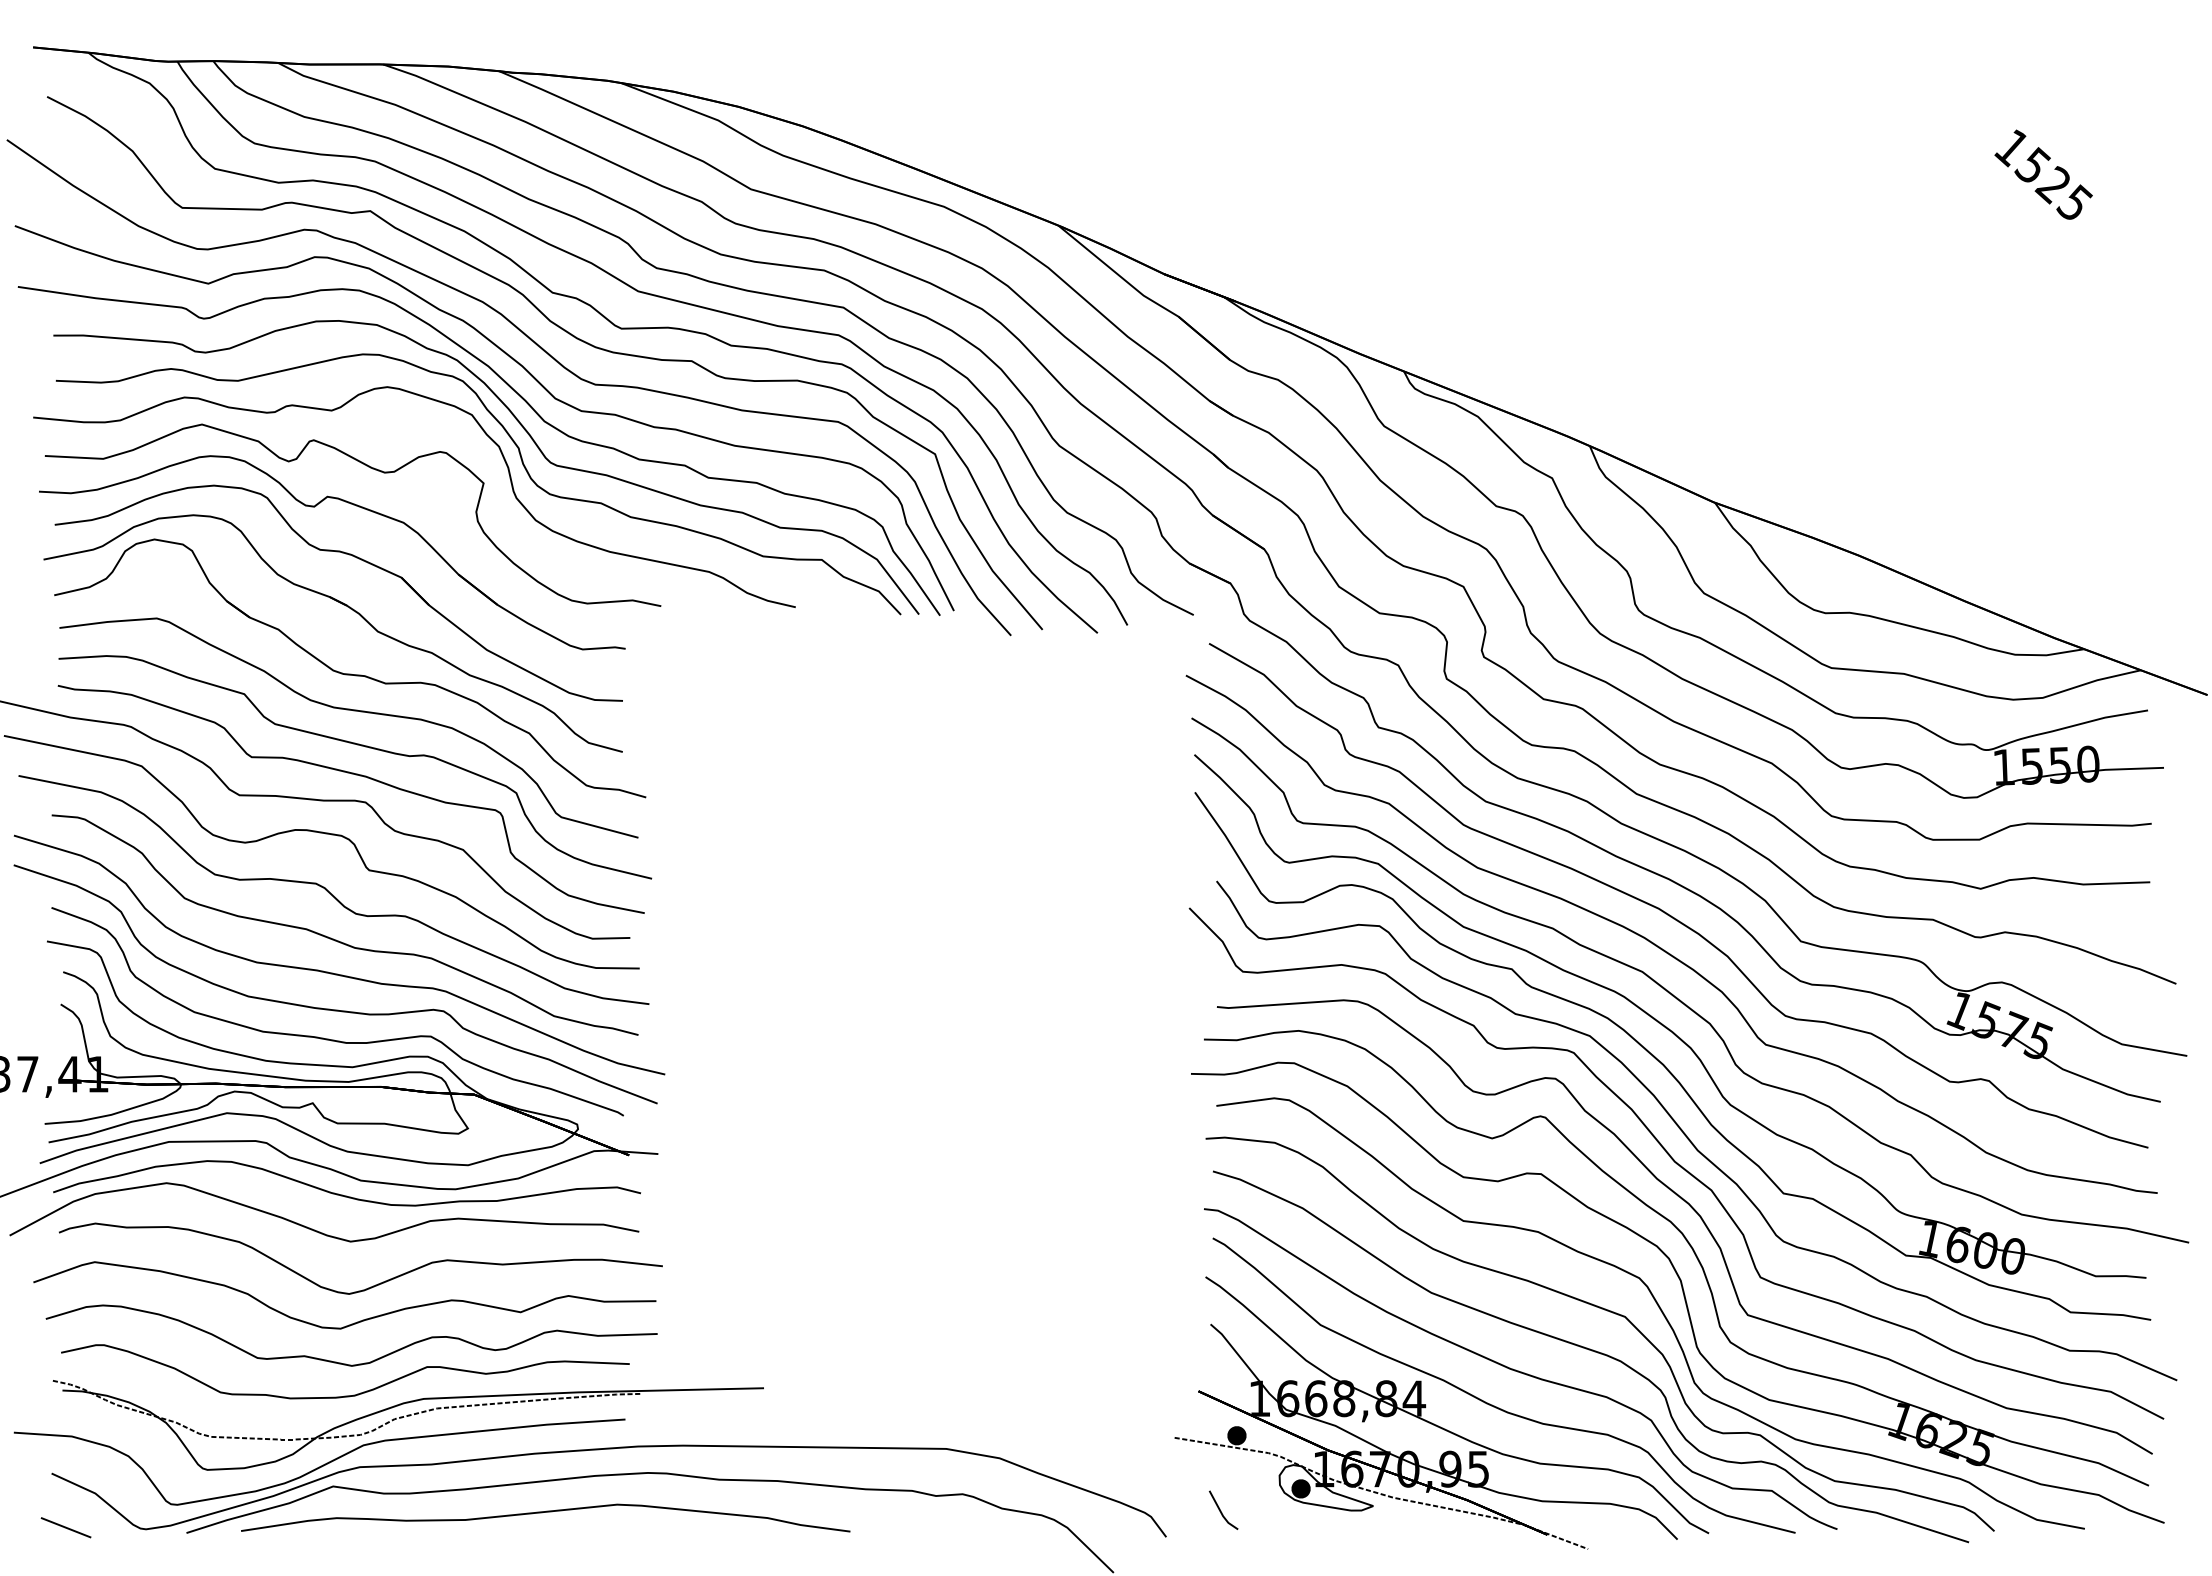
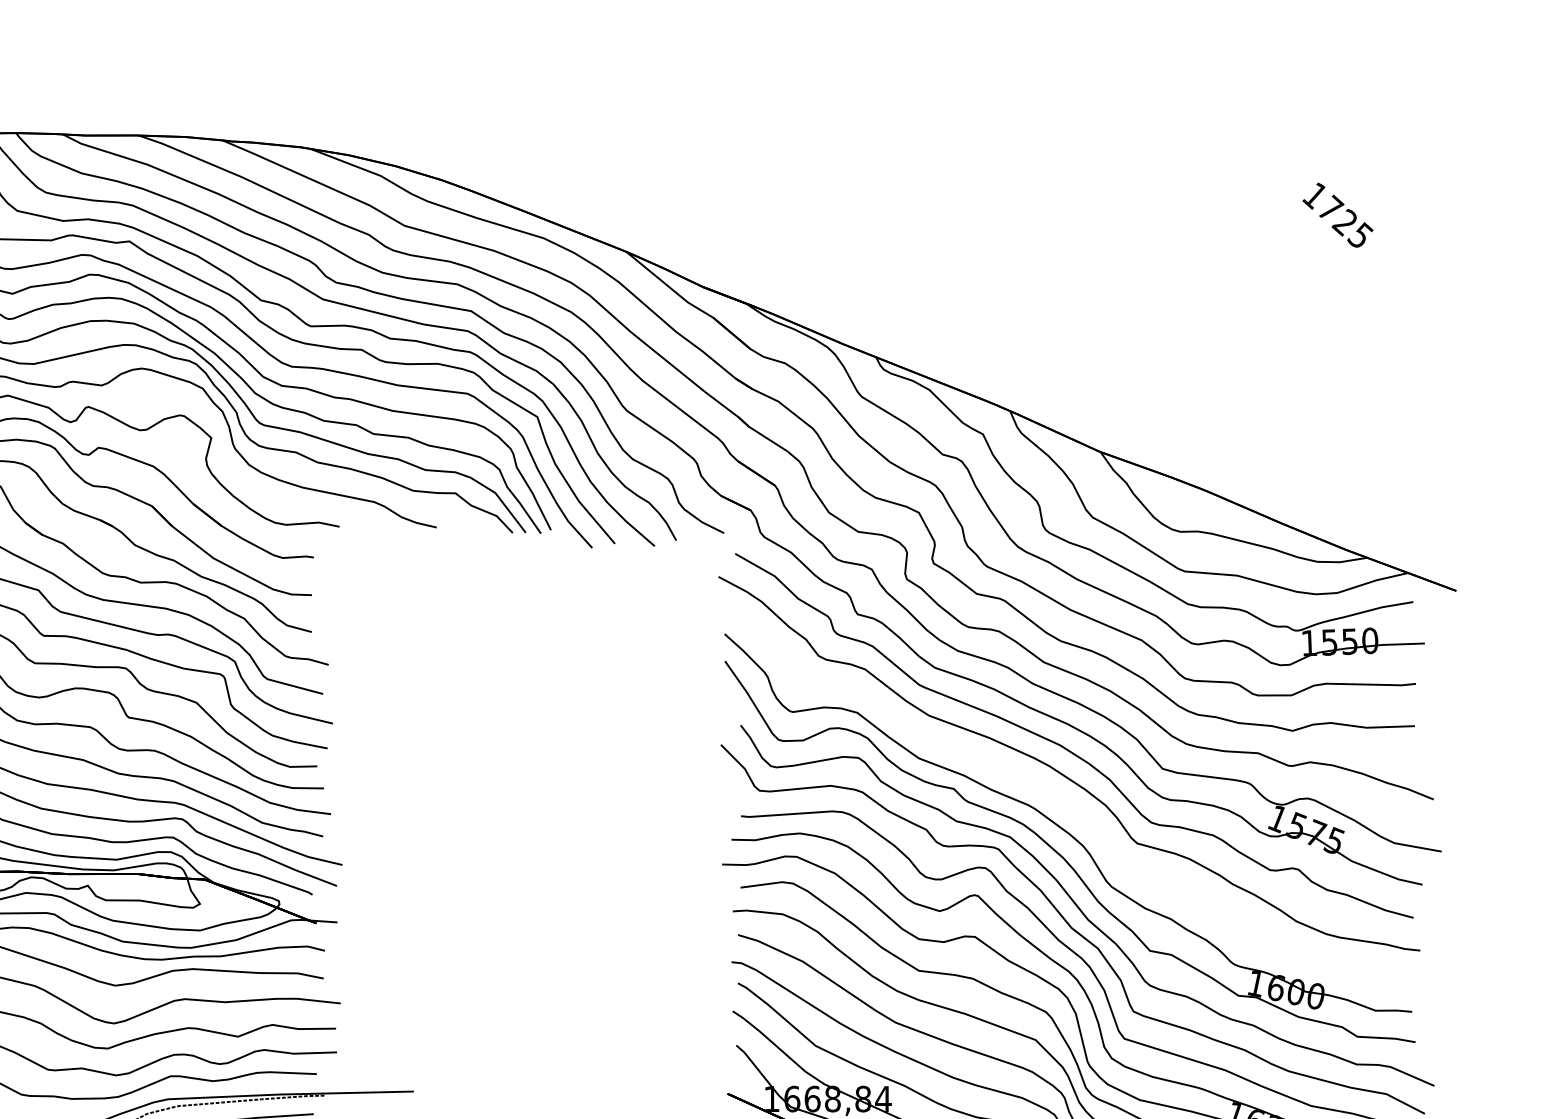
text: (2033, 164) -> (1330, 207), 1525 -> 1725
curve: (1676, 996) -> (1072, 808), removed

